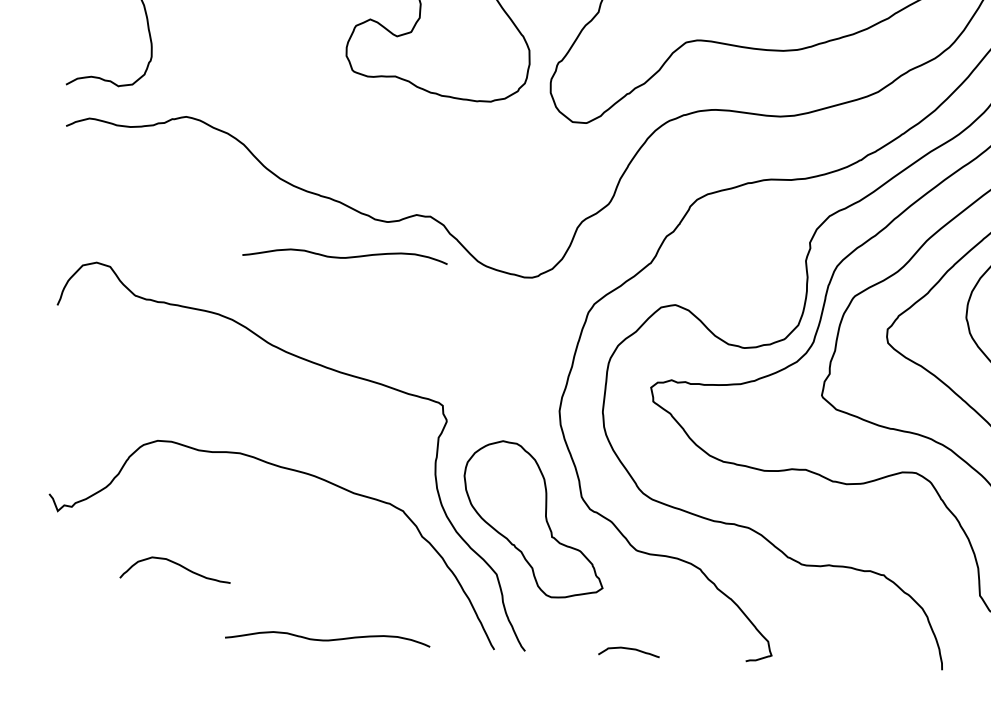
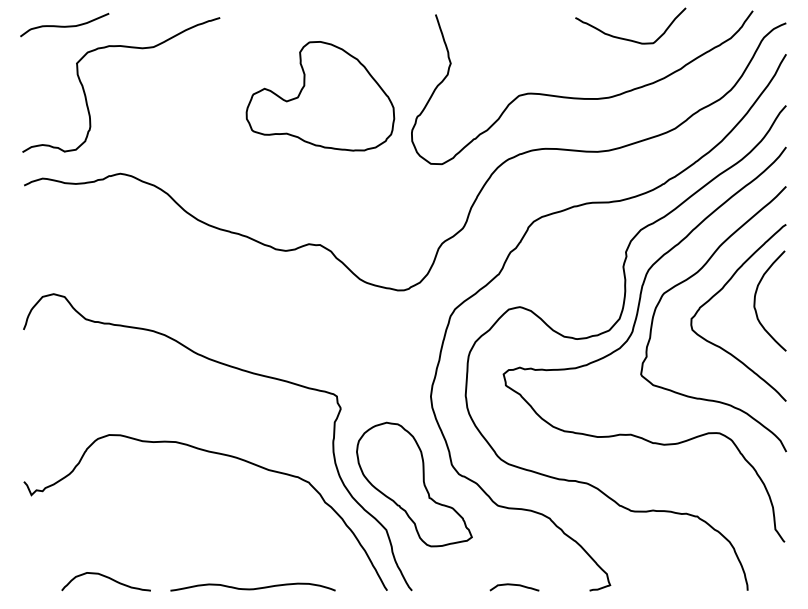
curve: (344, 256) -> (252, 280), removed
curve: (177, 565) -> (107, 578), moved
curve: (629, 649) -> (514, 585), moved

